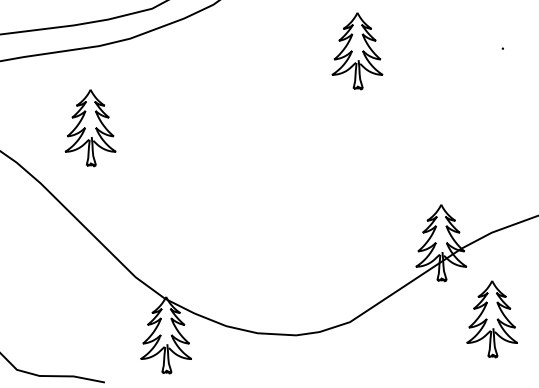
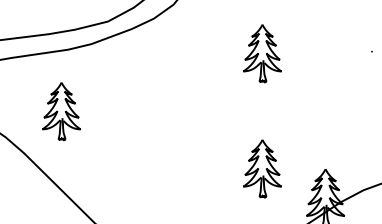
part: (357, 204) -> (262, 169), added

